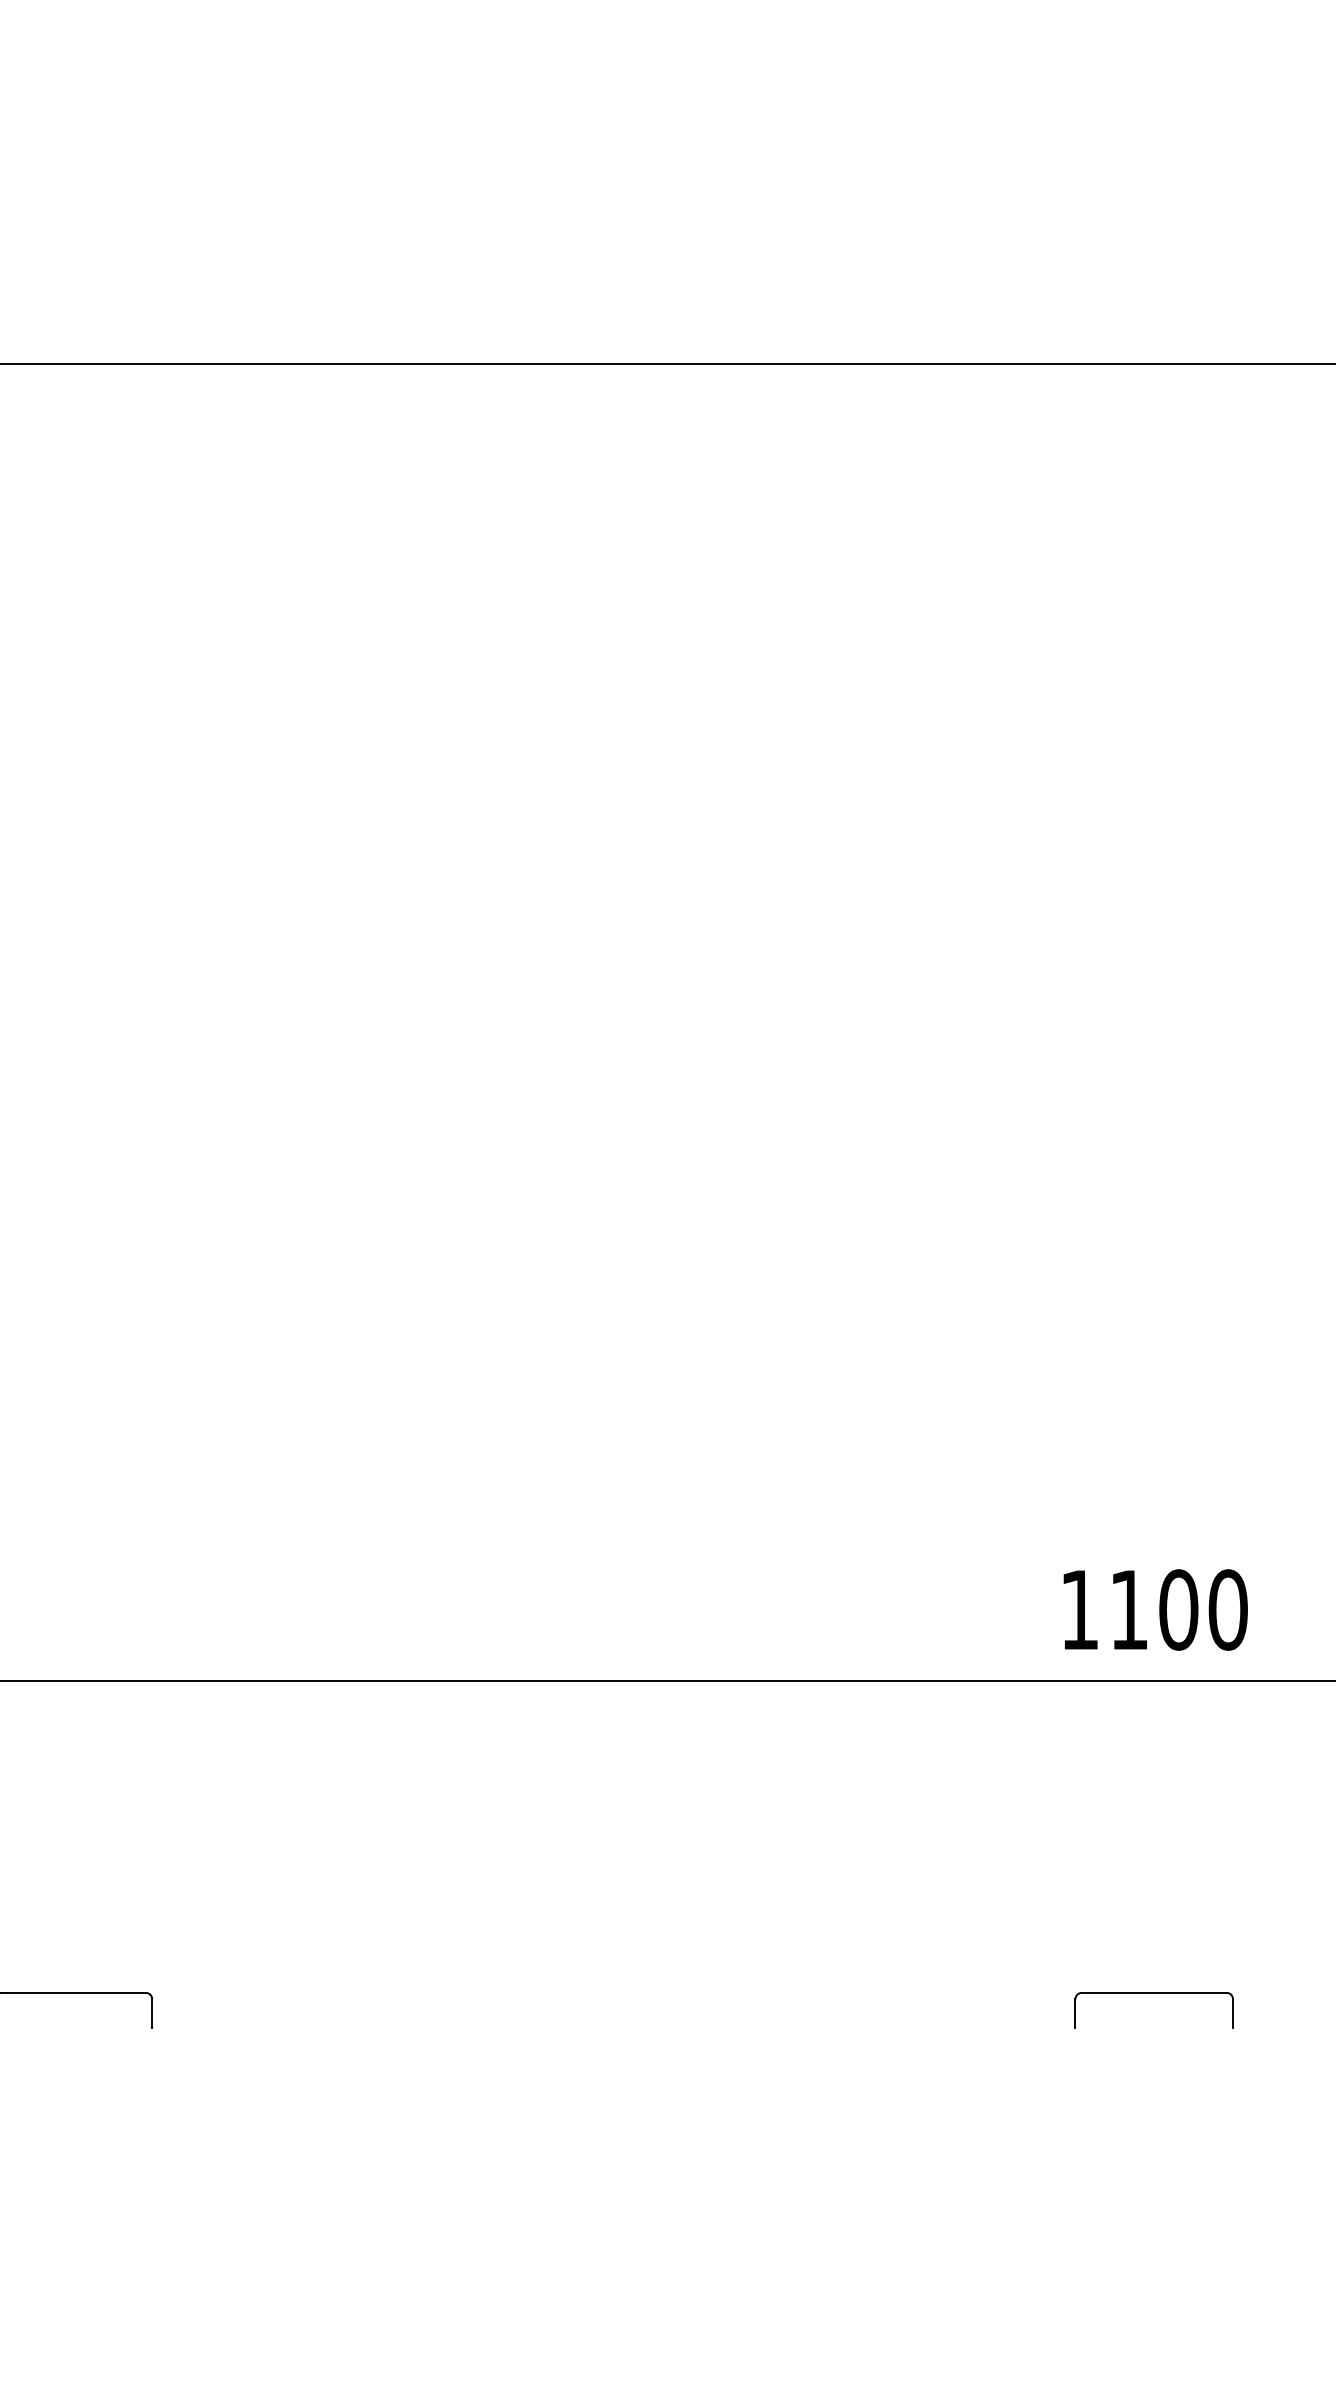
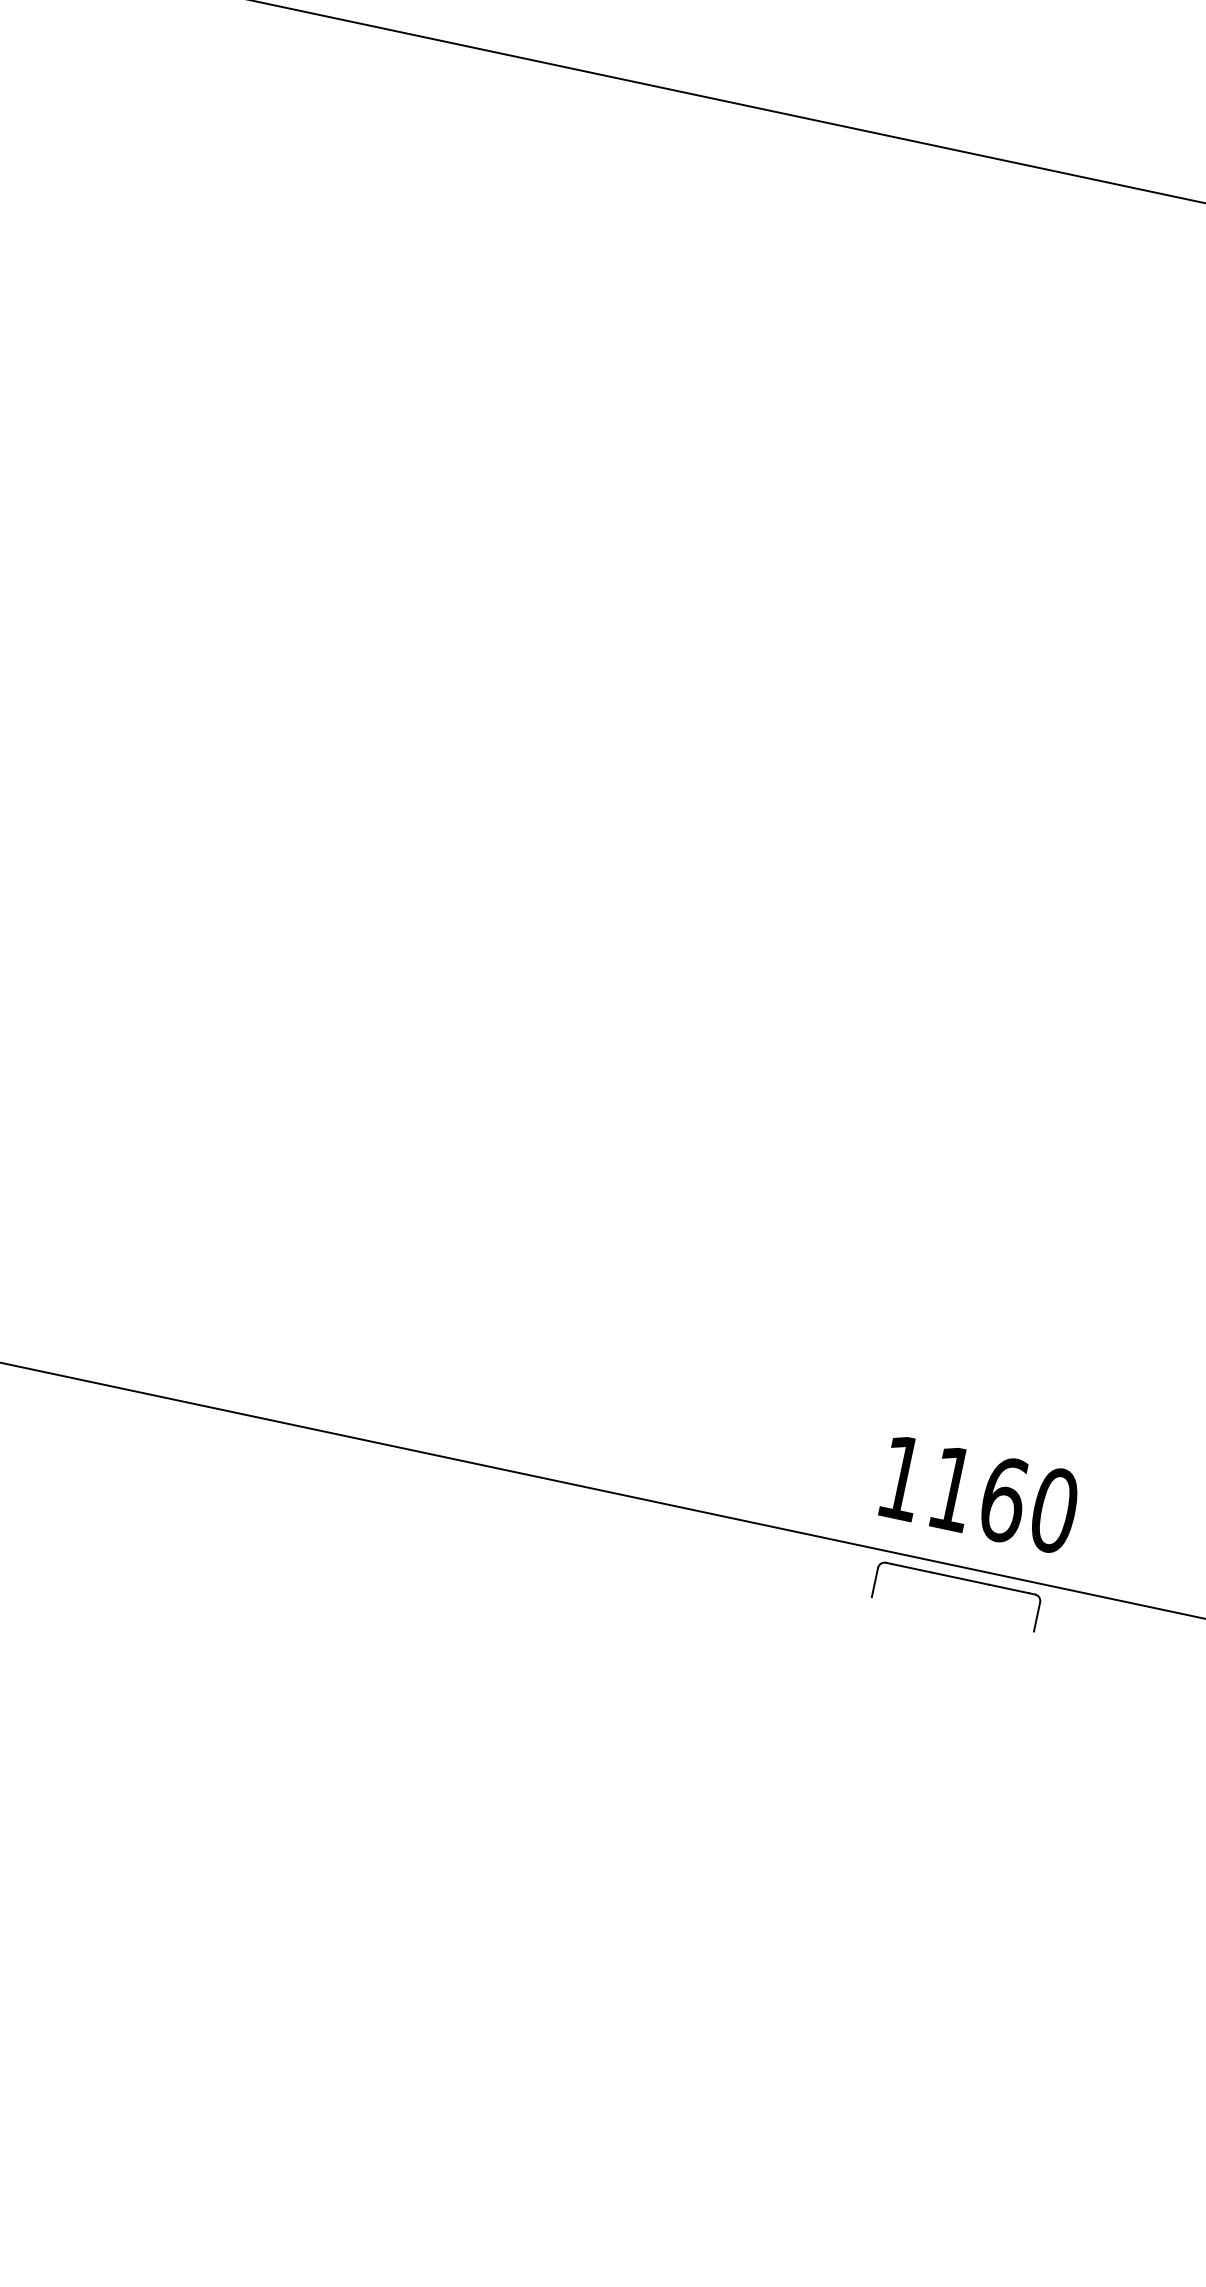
text: (1178, 1609) -> (1003, 1499), 1100 -> 1160
part: (1153, 1993) -> (959, 1579), moved

